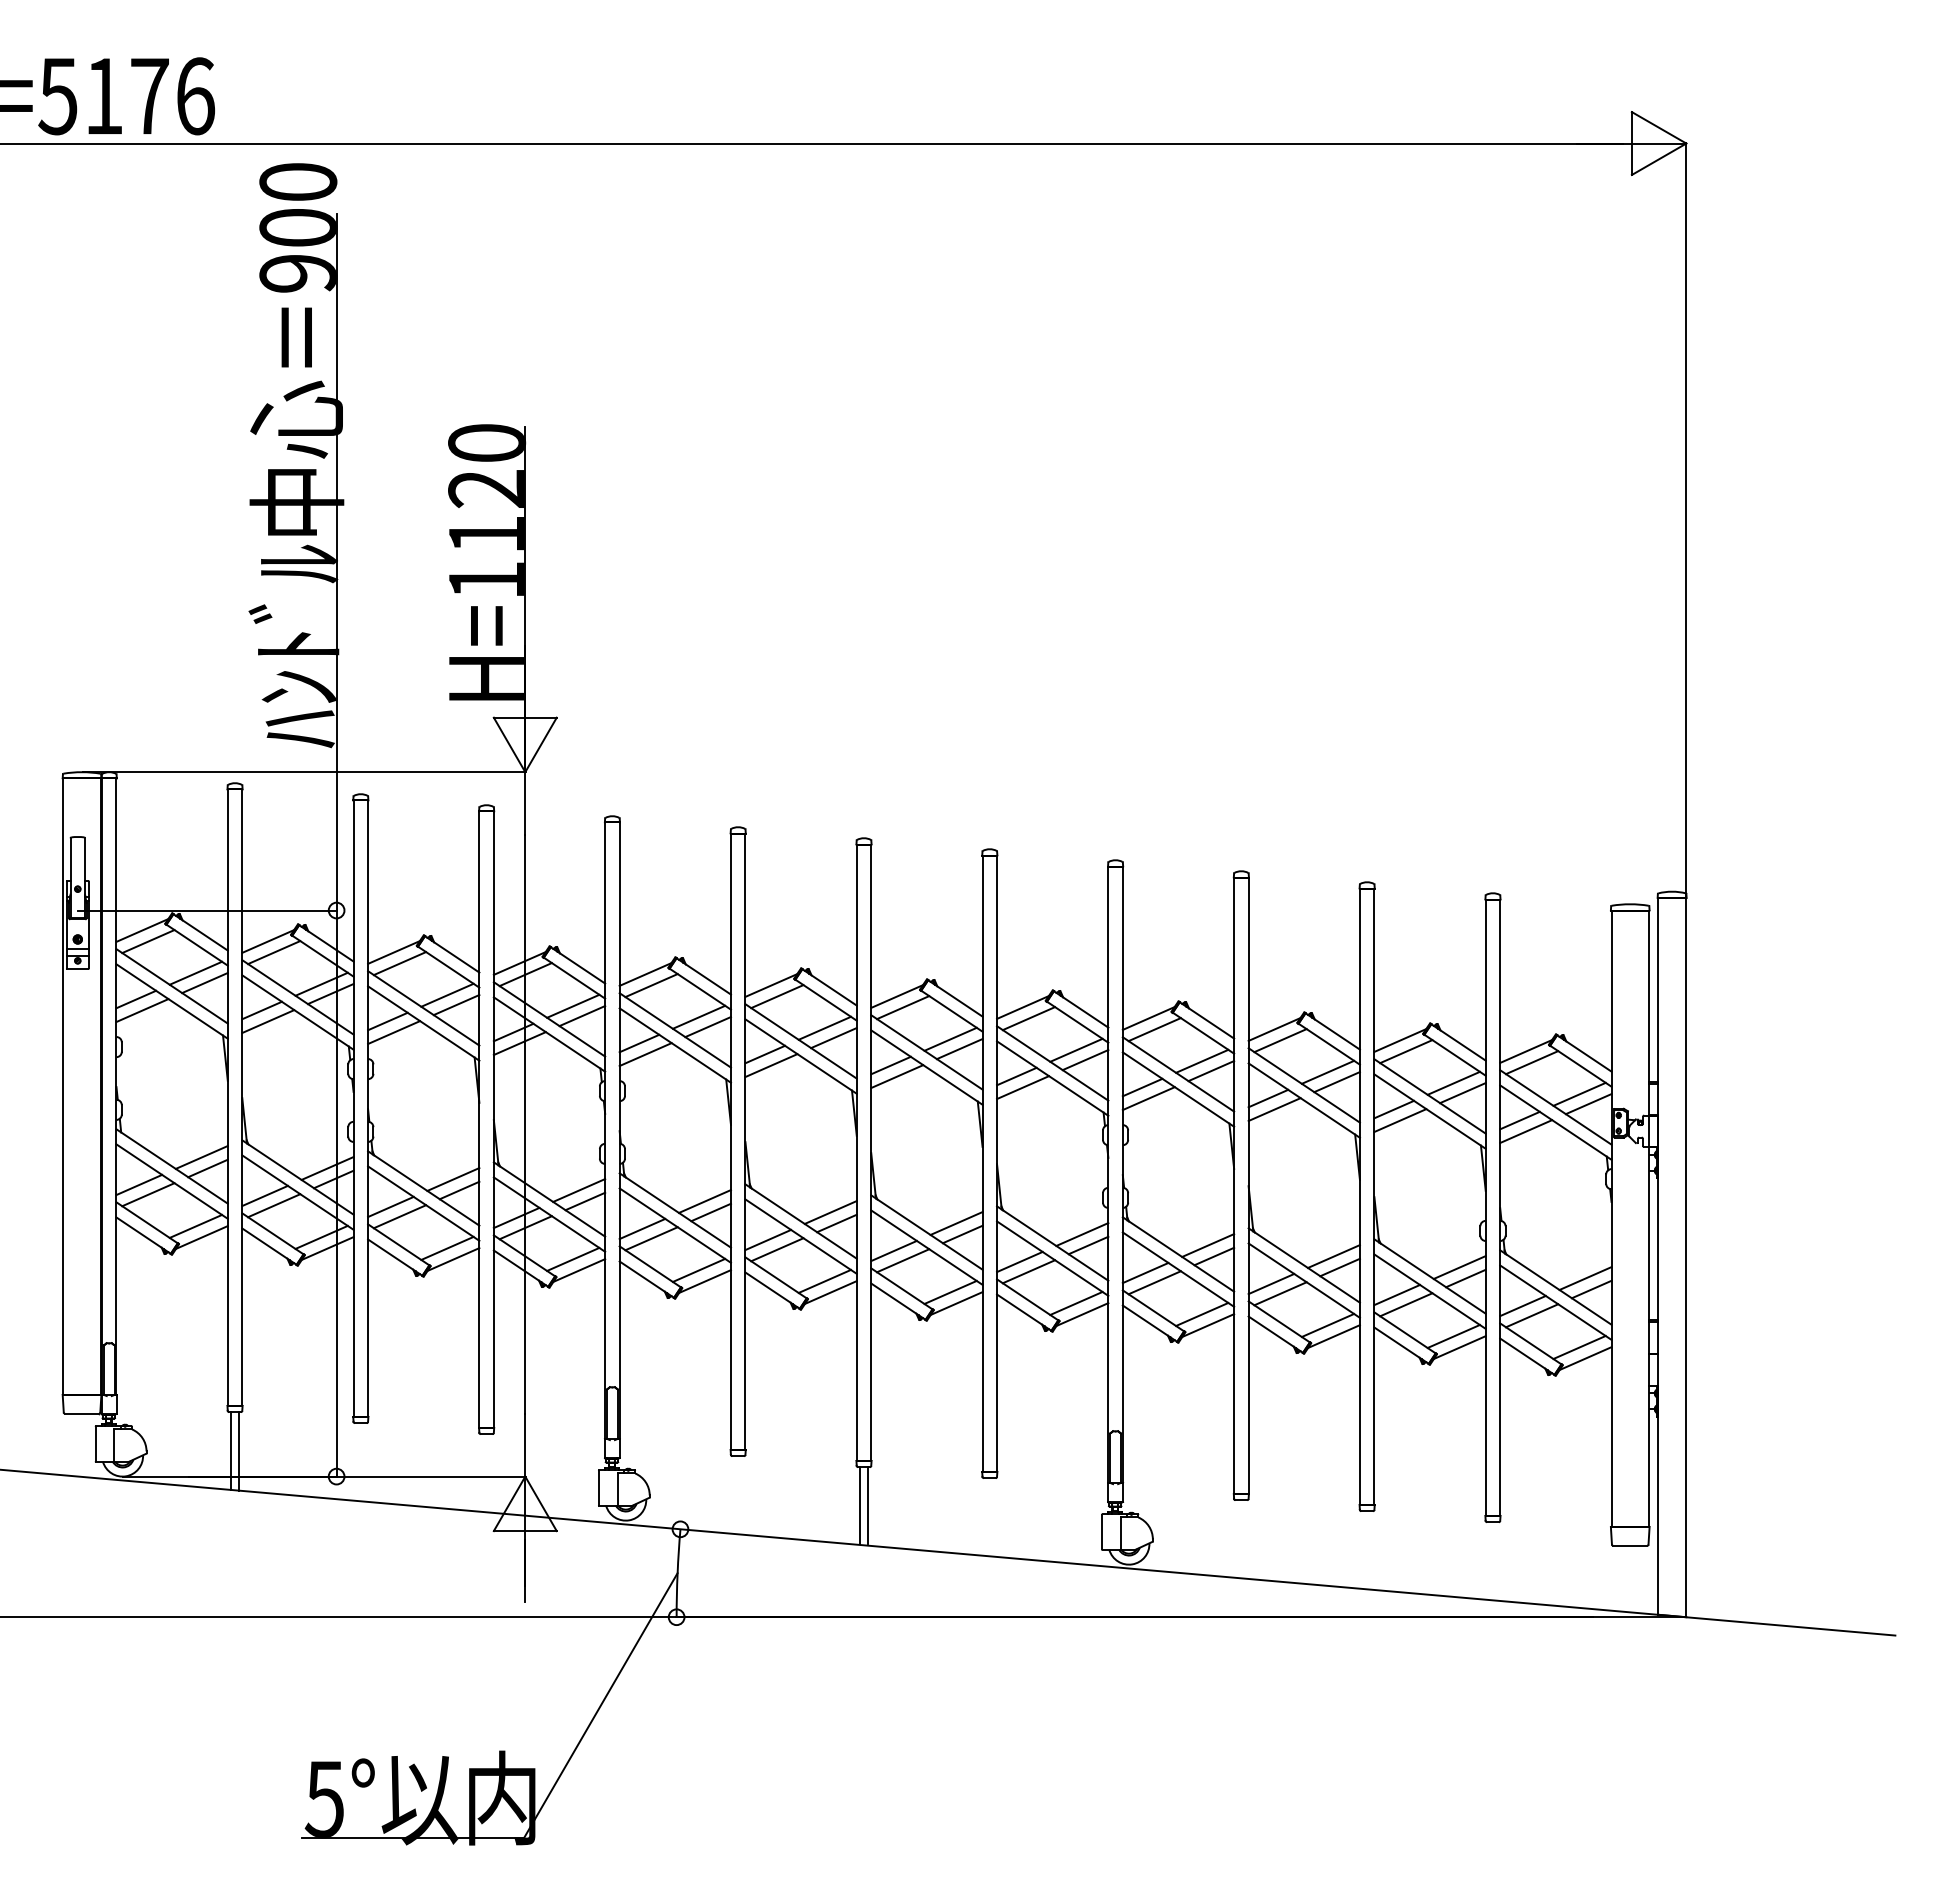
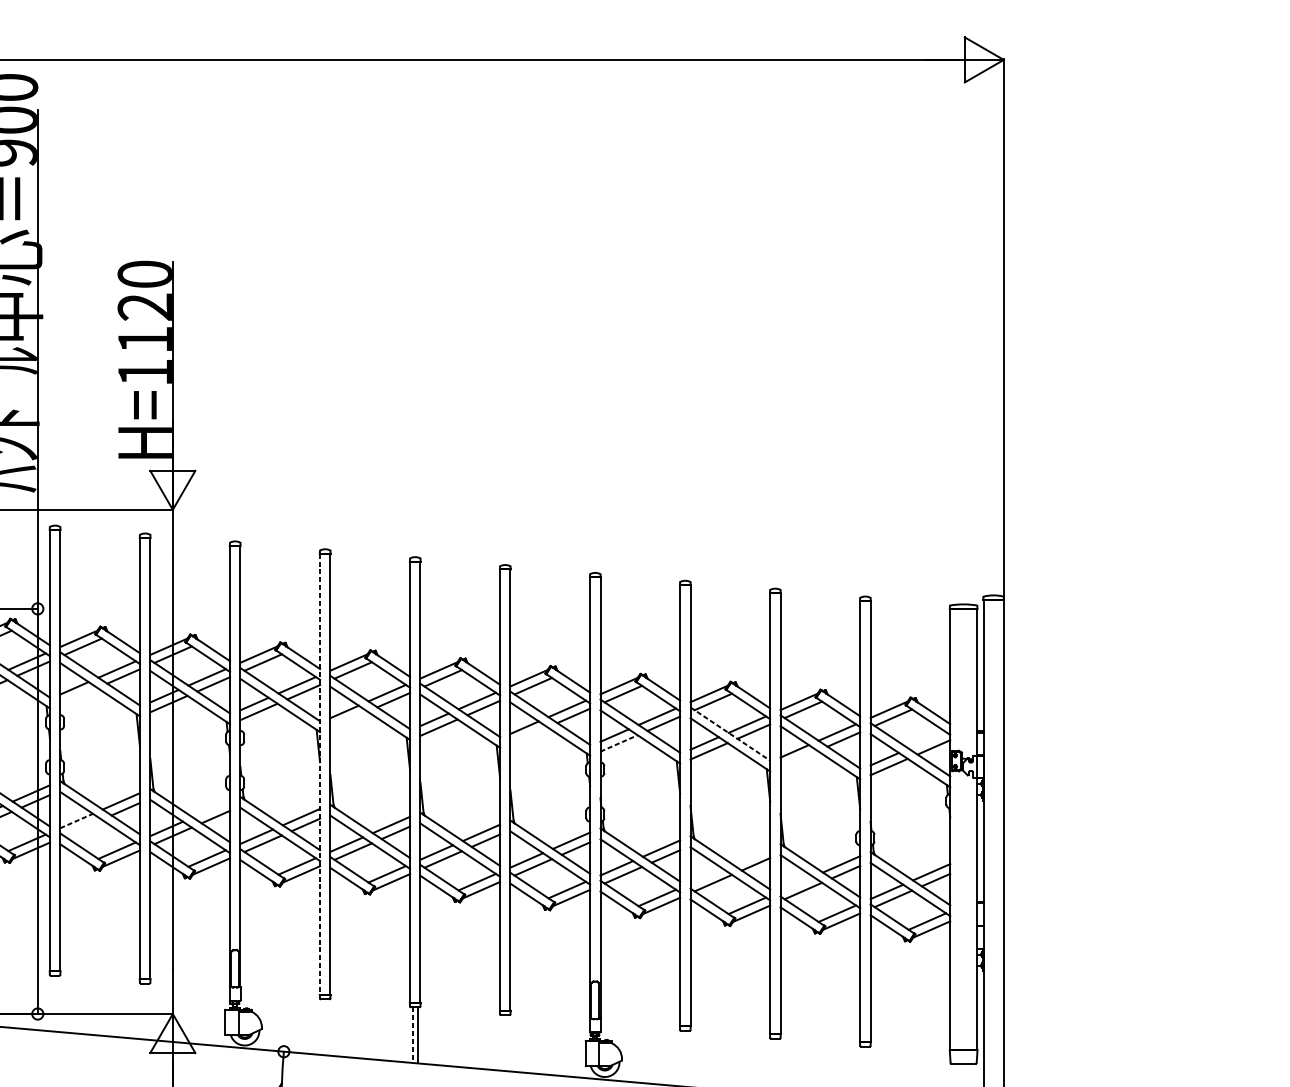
line: (394, 1032) -> (79, 696), removed
line: (771, 1065) -> (349, 719), removed
line: (1304, 1085) -> (730, 734), solid -> dashed
line: (1023, 1087) -> (529, 735), removed
line: (1579, 1093) -> (927, 739), removed
line: (1149, 1098) -> (619, 743), solid -> dashed
line: (1400, 1120) -> (799, 759), removed
line: (730, 1142) -> (319, 774), solid -> dashed
line: (579, 1190) -> (211, 809), removed
line: (390, 1206) -> (76, 820), solid -> dashed
line: (399, 1216) -> (82, 827), removed
line: (1333, 1256) -> (751, 856), removed
line: (1271, 1283) -> (706, 875), removed
line: (1397, 1294) -> (797, 883), removed
line: (860, 1505) -> (412, 1034), solid -> dashed

